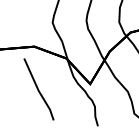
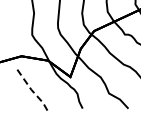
line: (38, 90) -> (31, 89), solid -> dashed

